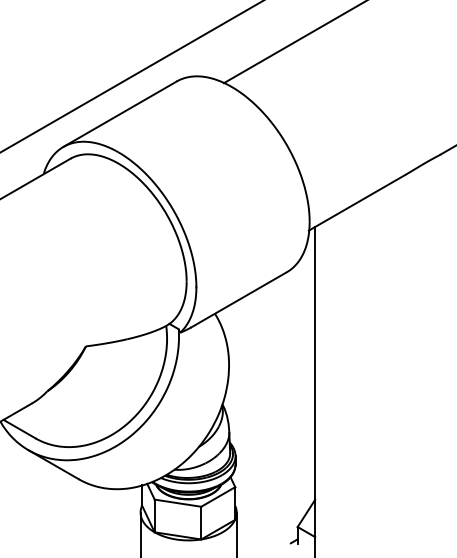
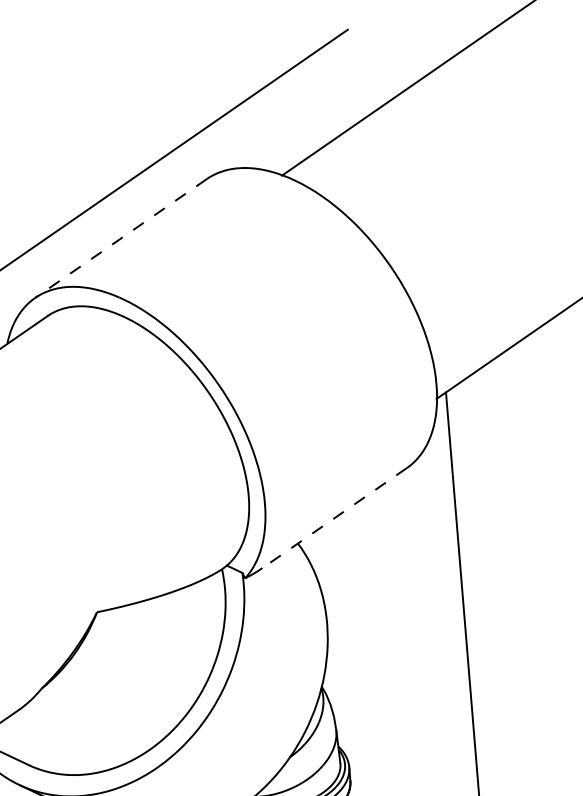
line: (119, 114) -> (120, 239), solid -> dashed
line: (238, 300) -> (333, 519), solid -> dashed

